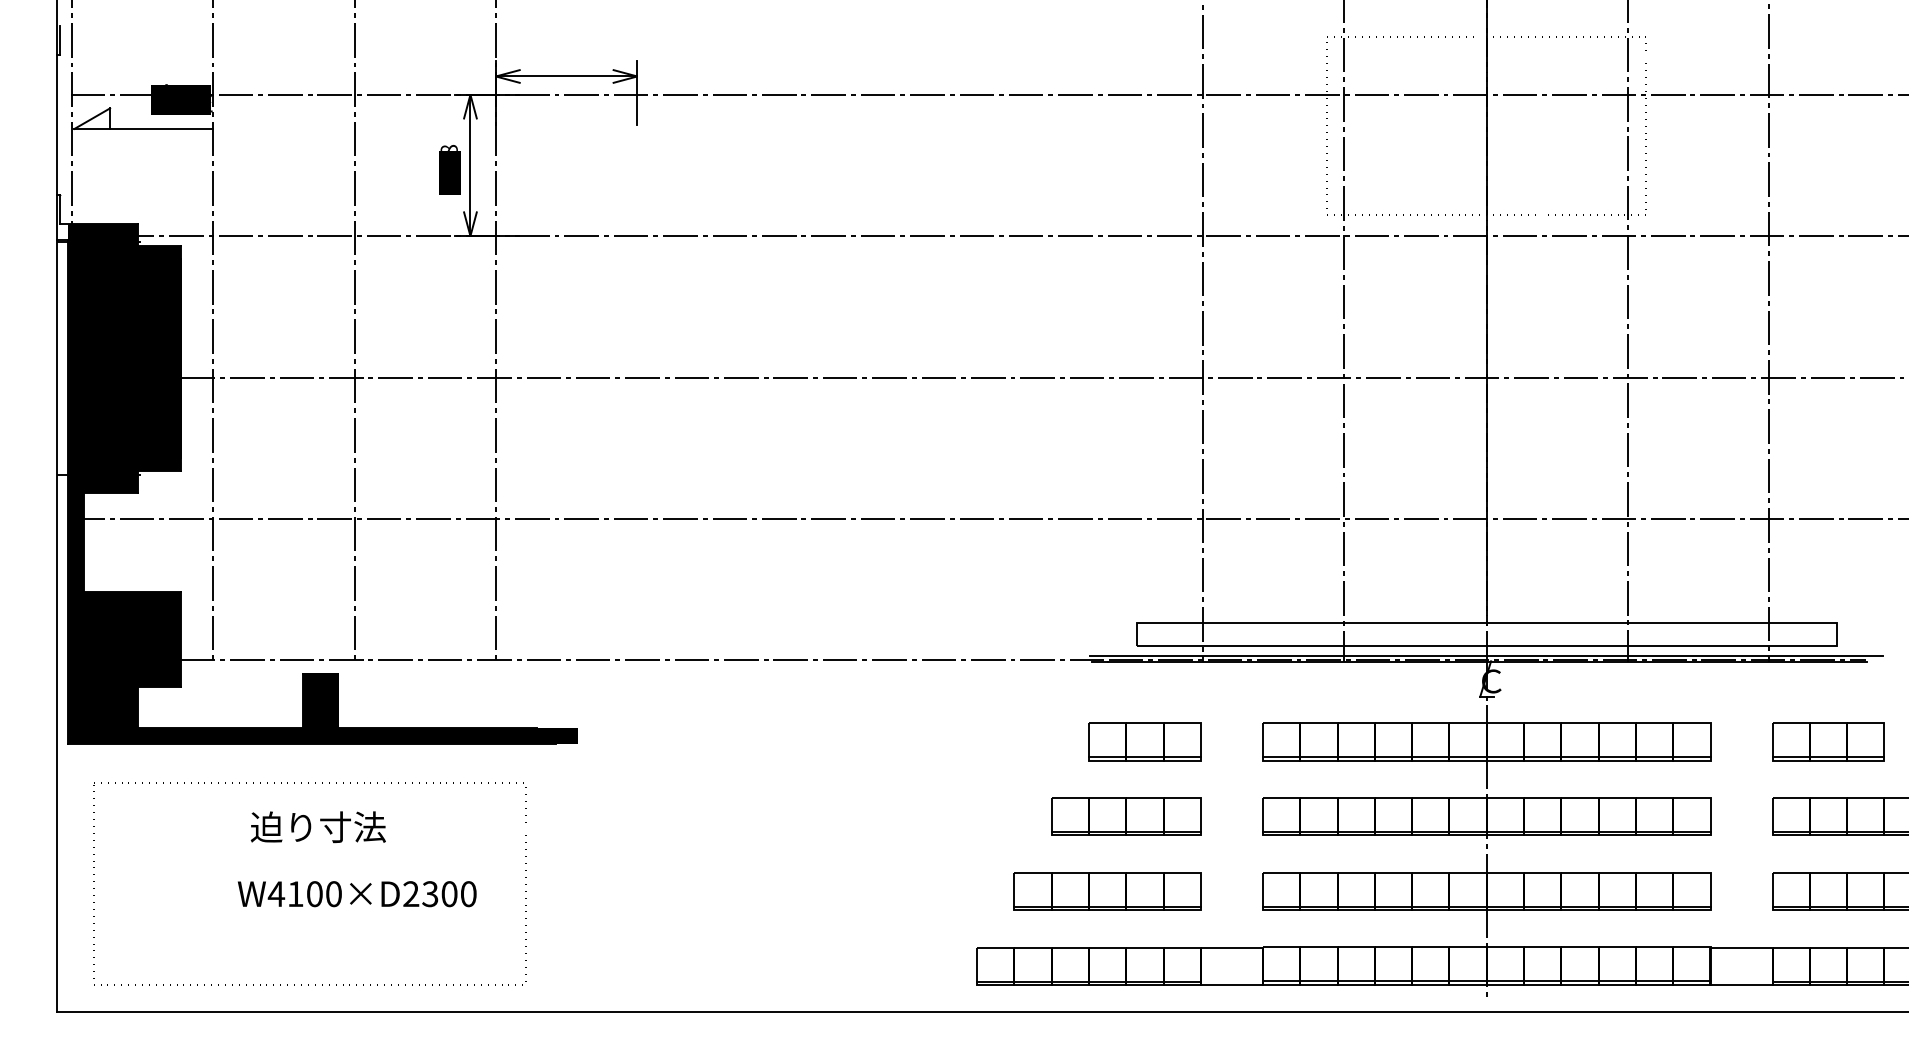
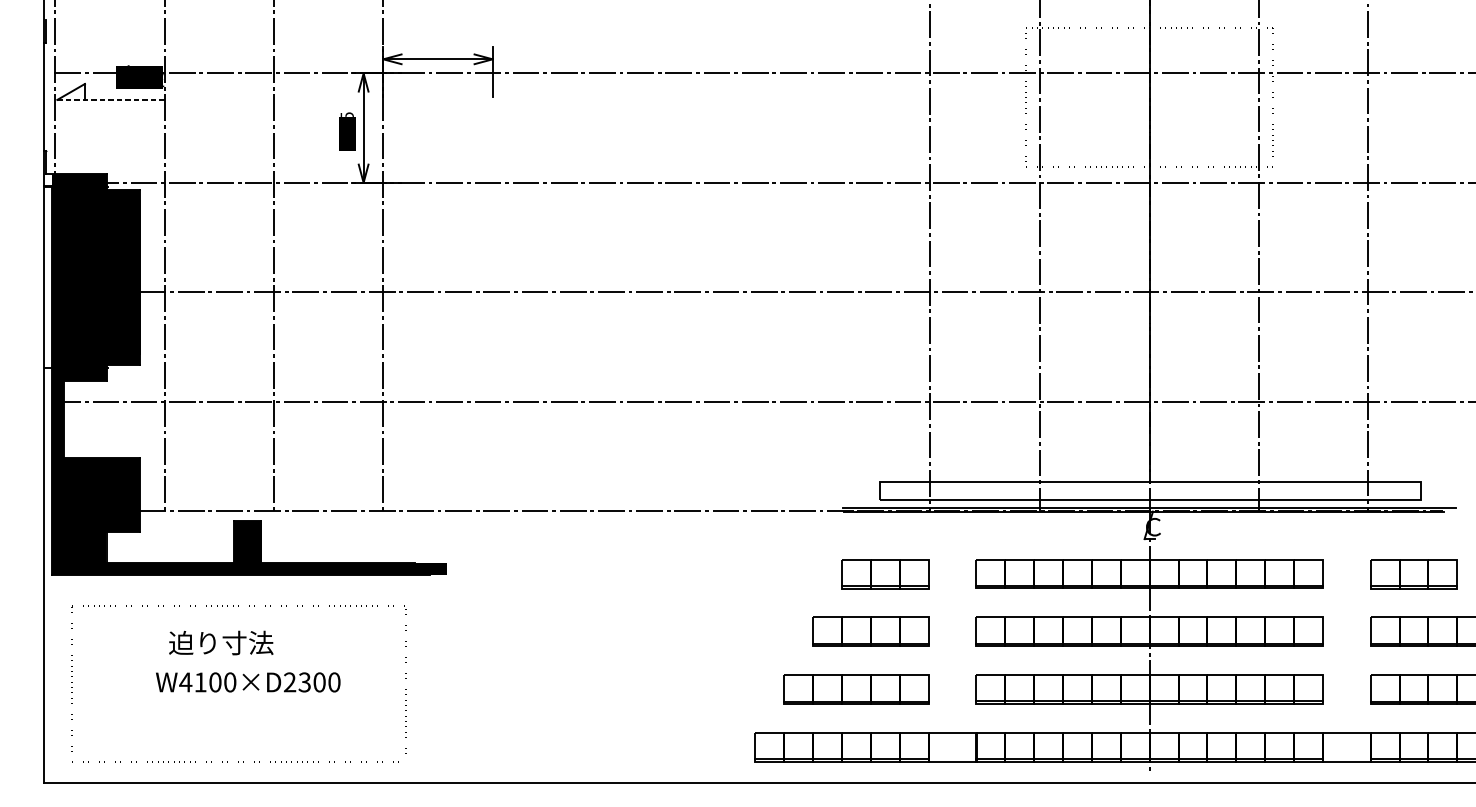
line: (144, 128) -> (111, 99), solid -> dashed
text: (448, 147) -> (346, 114), 1818 -> 1595
text: (317, 827) -> (220, 643), moved
text: (357, 894) -> (248, 682), moved

